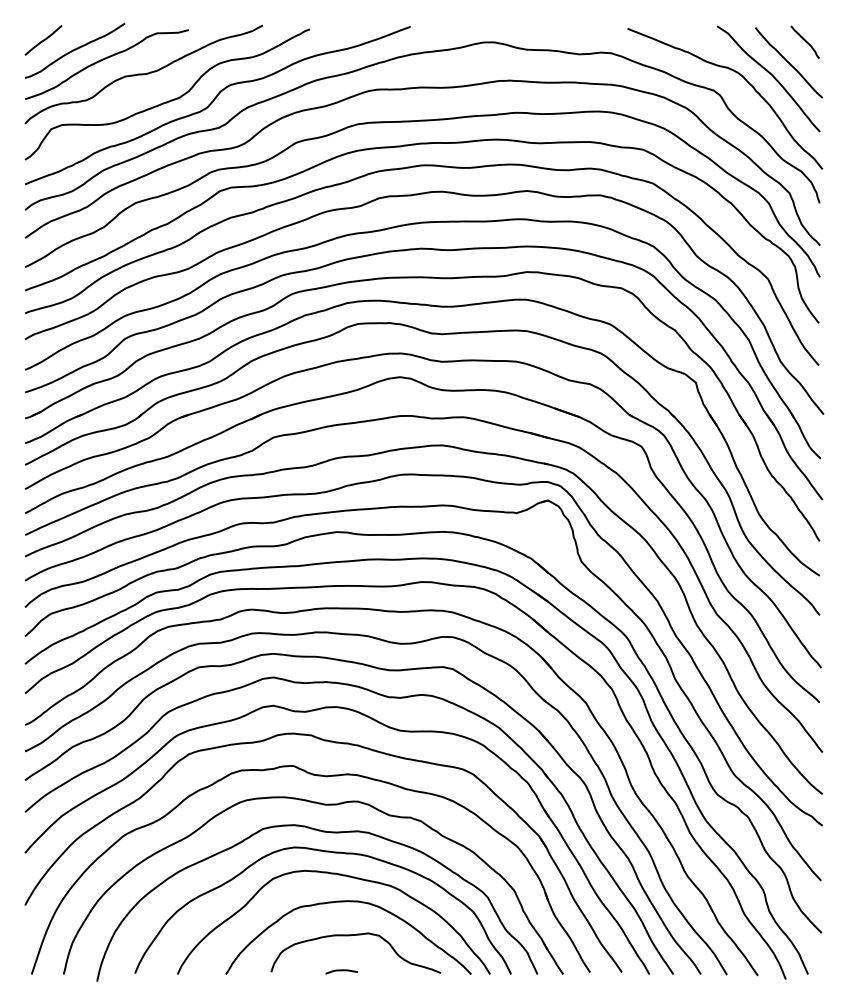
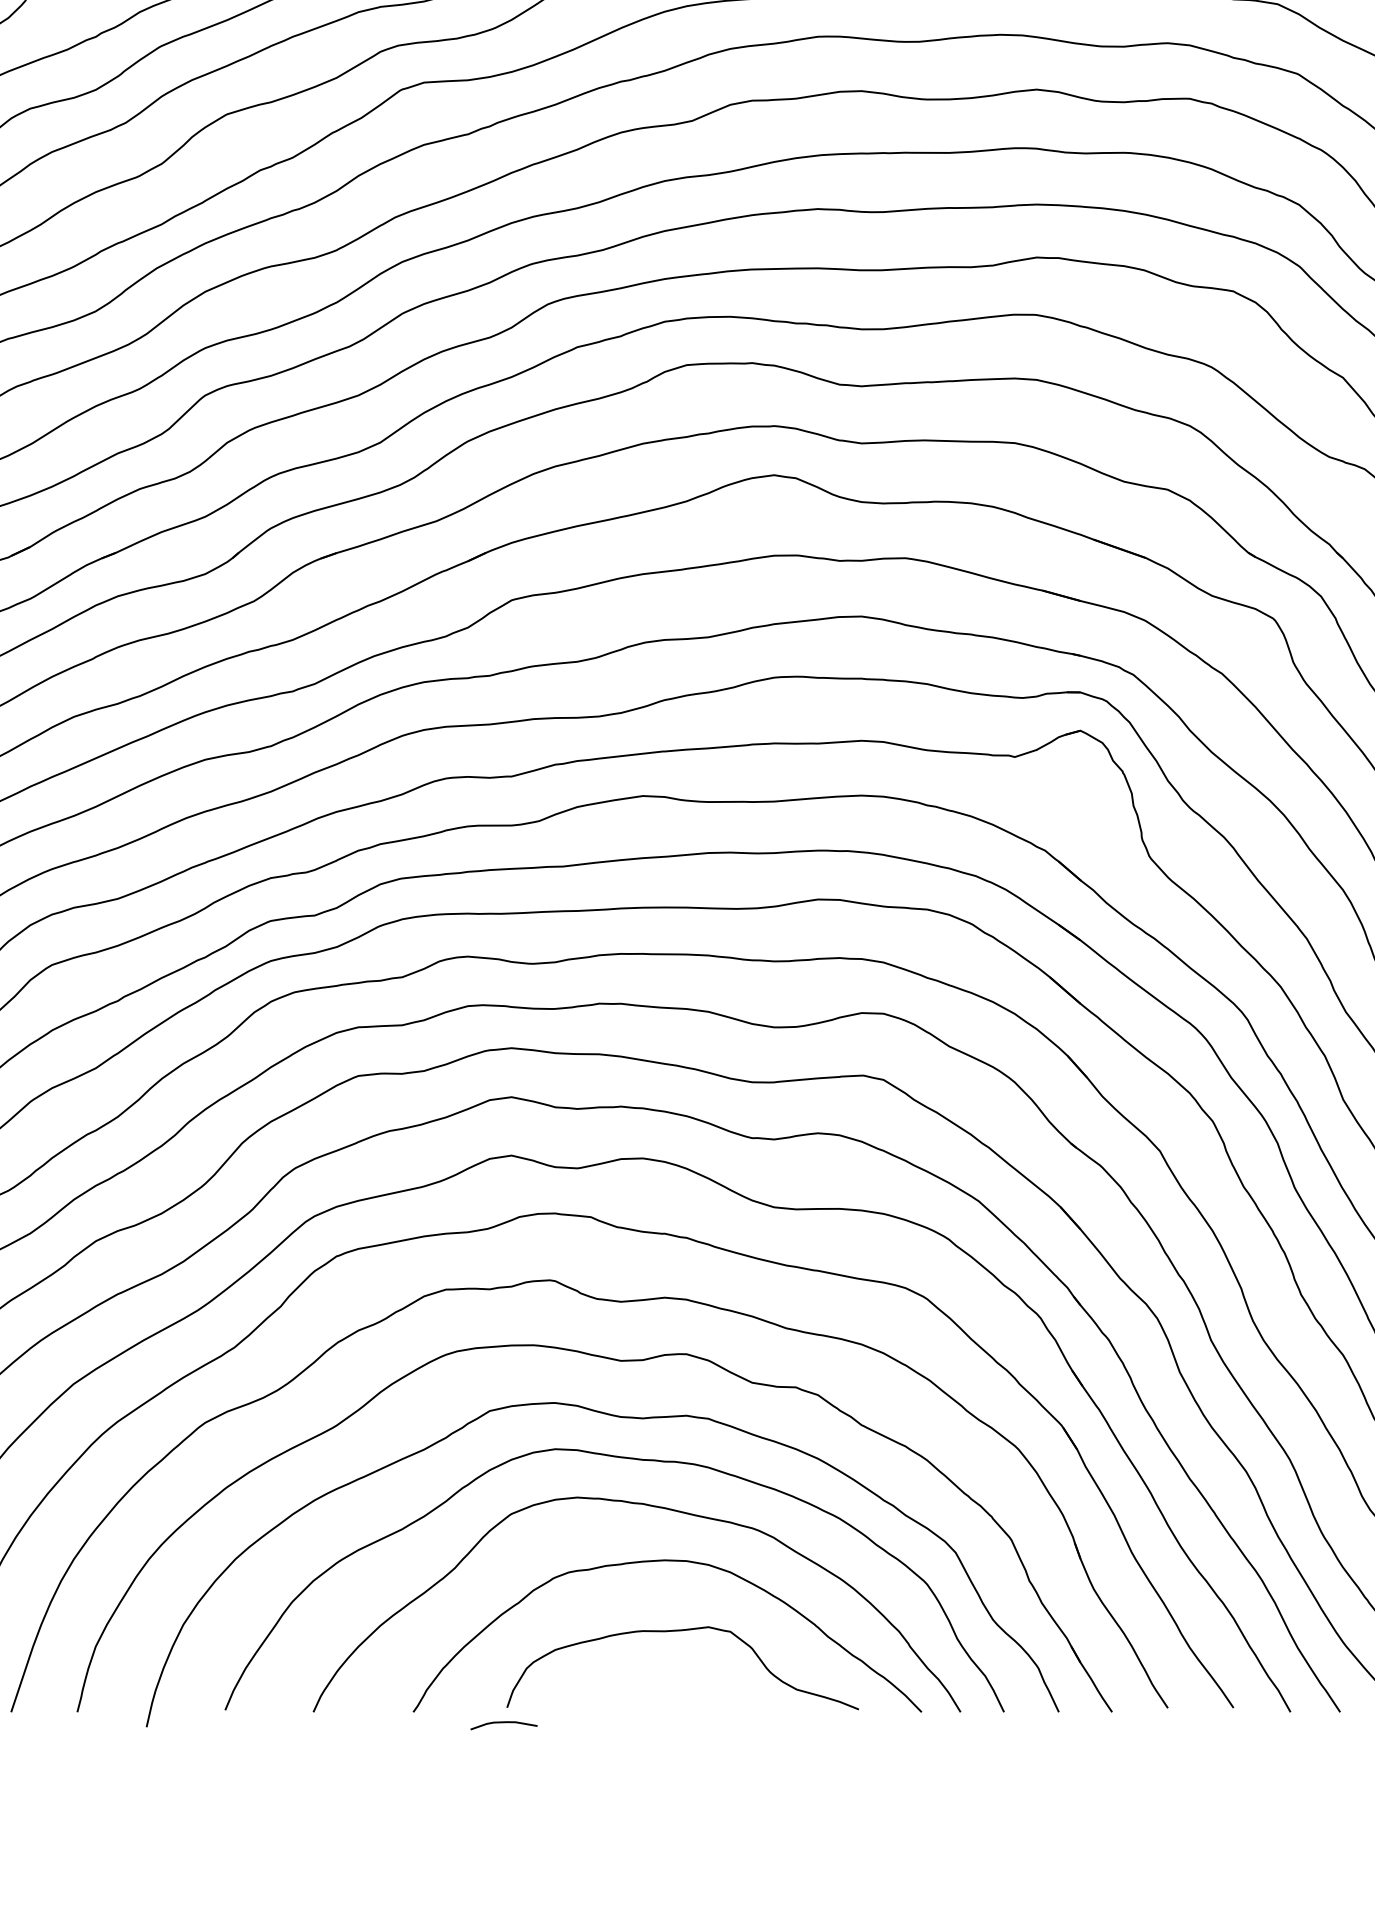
curve: (341, 971) -> (503, 1724), moved

